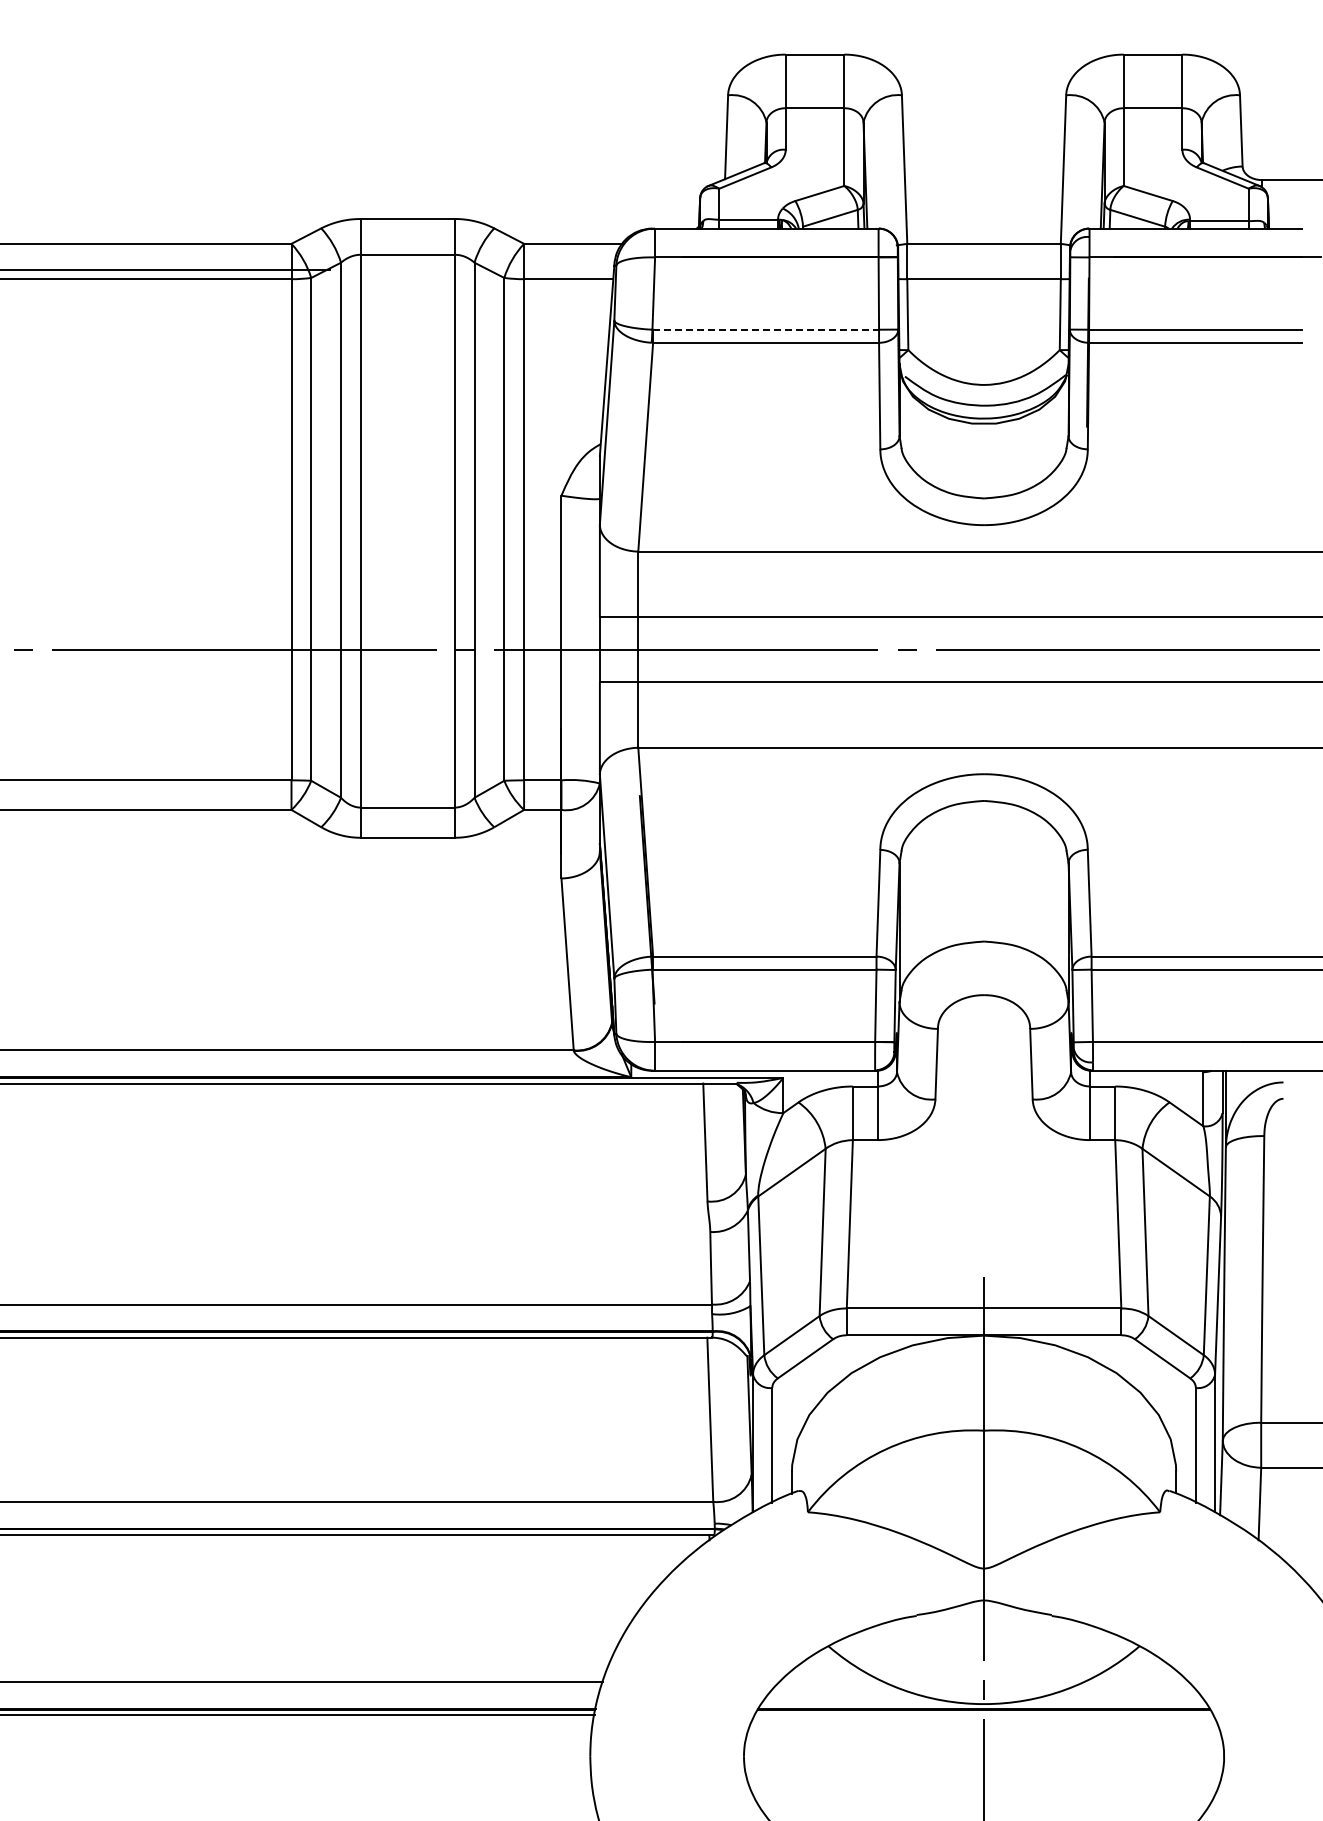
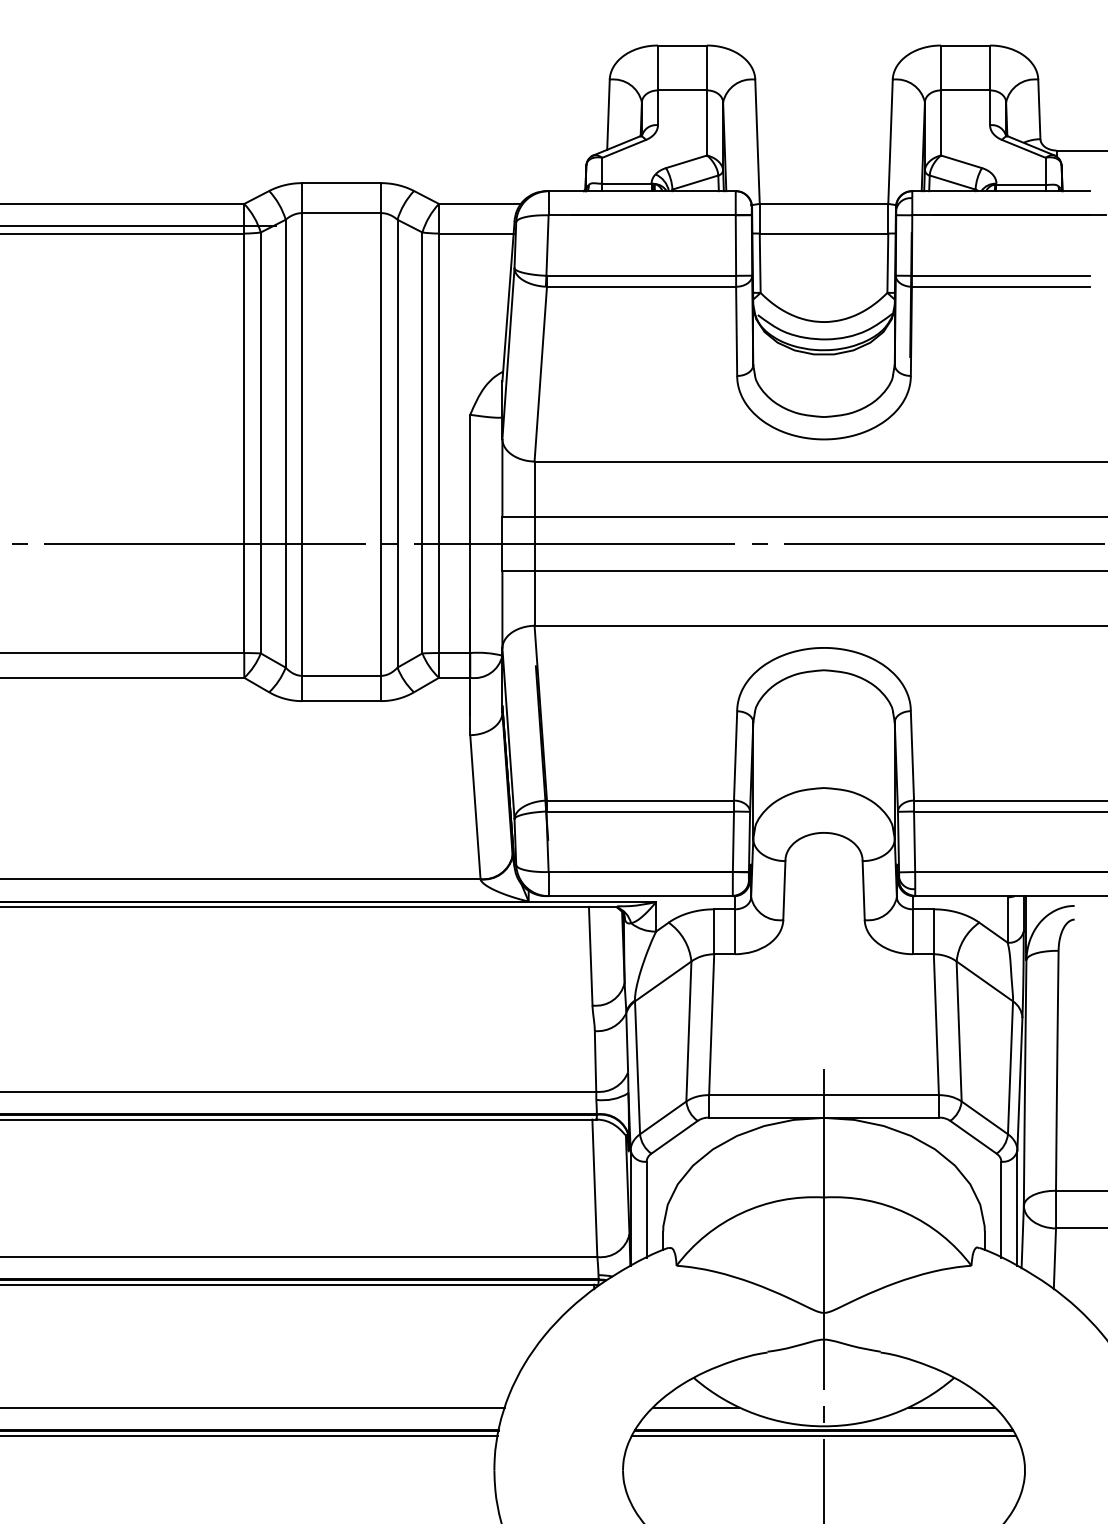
line: (766, 329) -> (641, 275), dashed -> solid
line: (831, 1682) -> (696, 1408), added
line: (1136, 1682) -> (951, 1408), added
line: (983, 1715) -> (823, 1435), added

